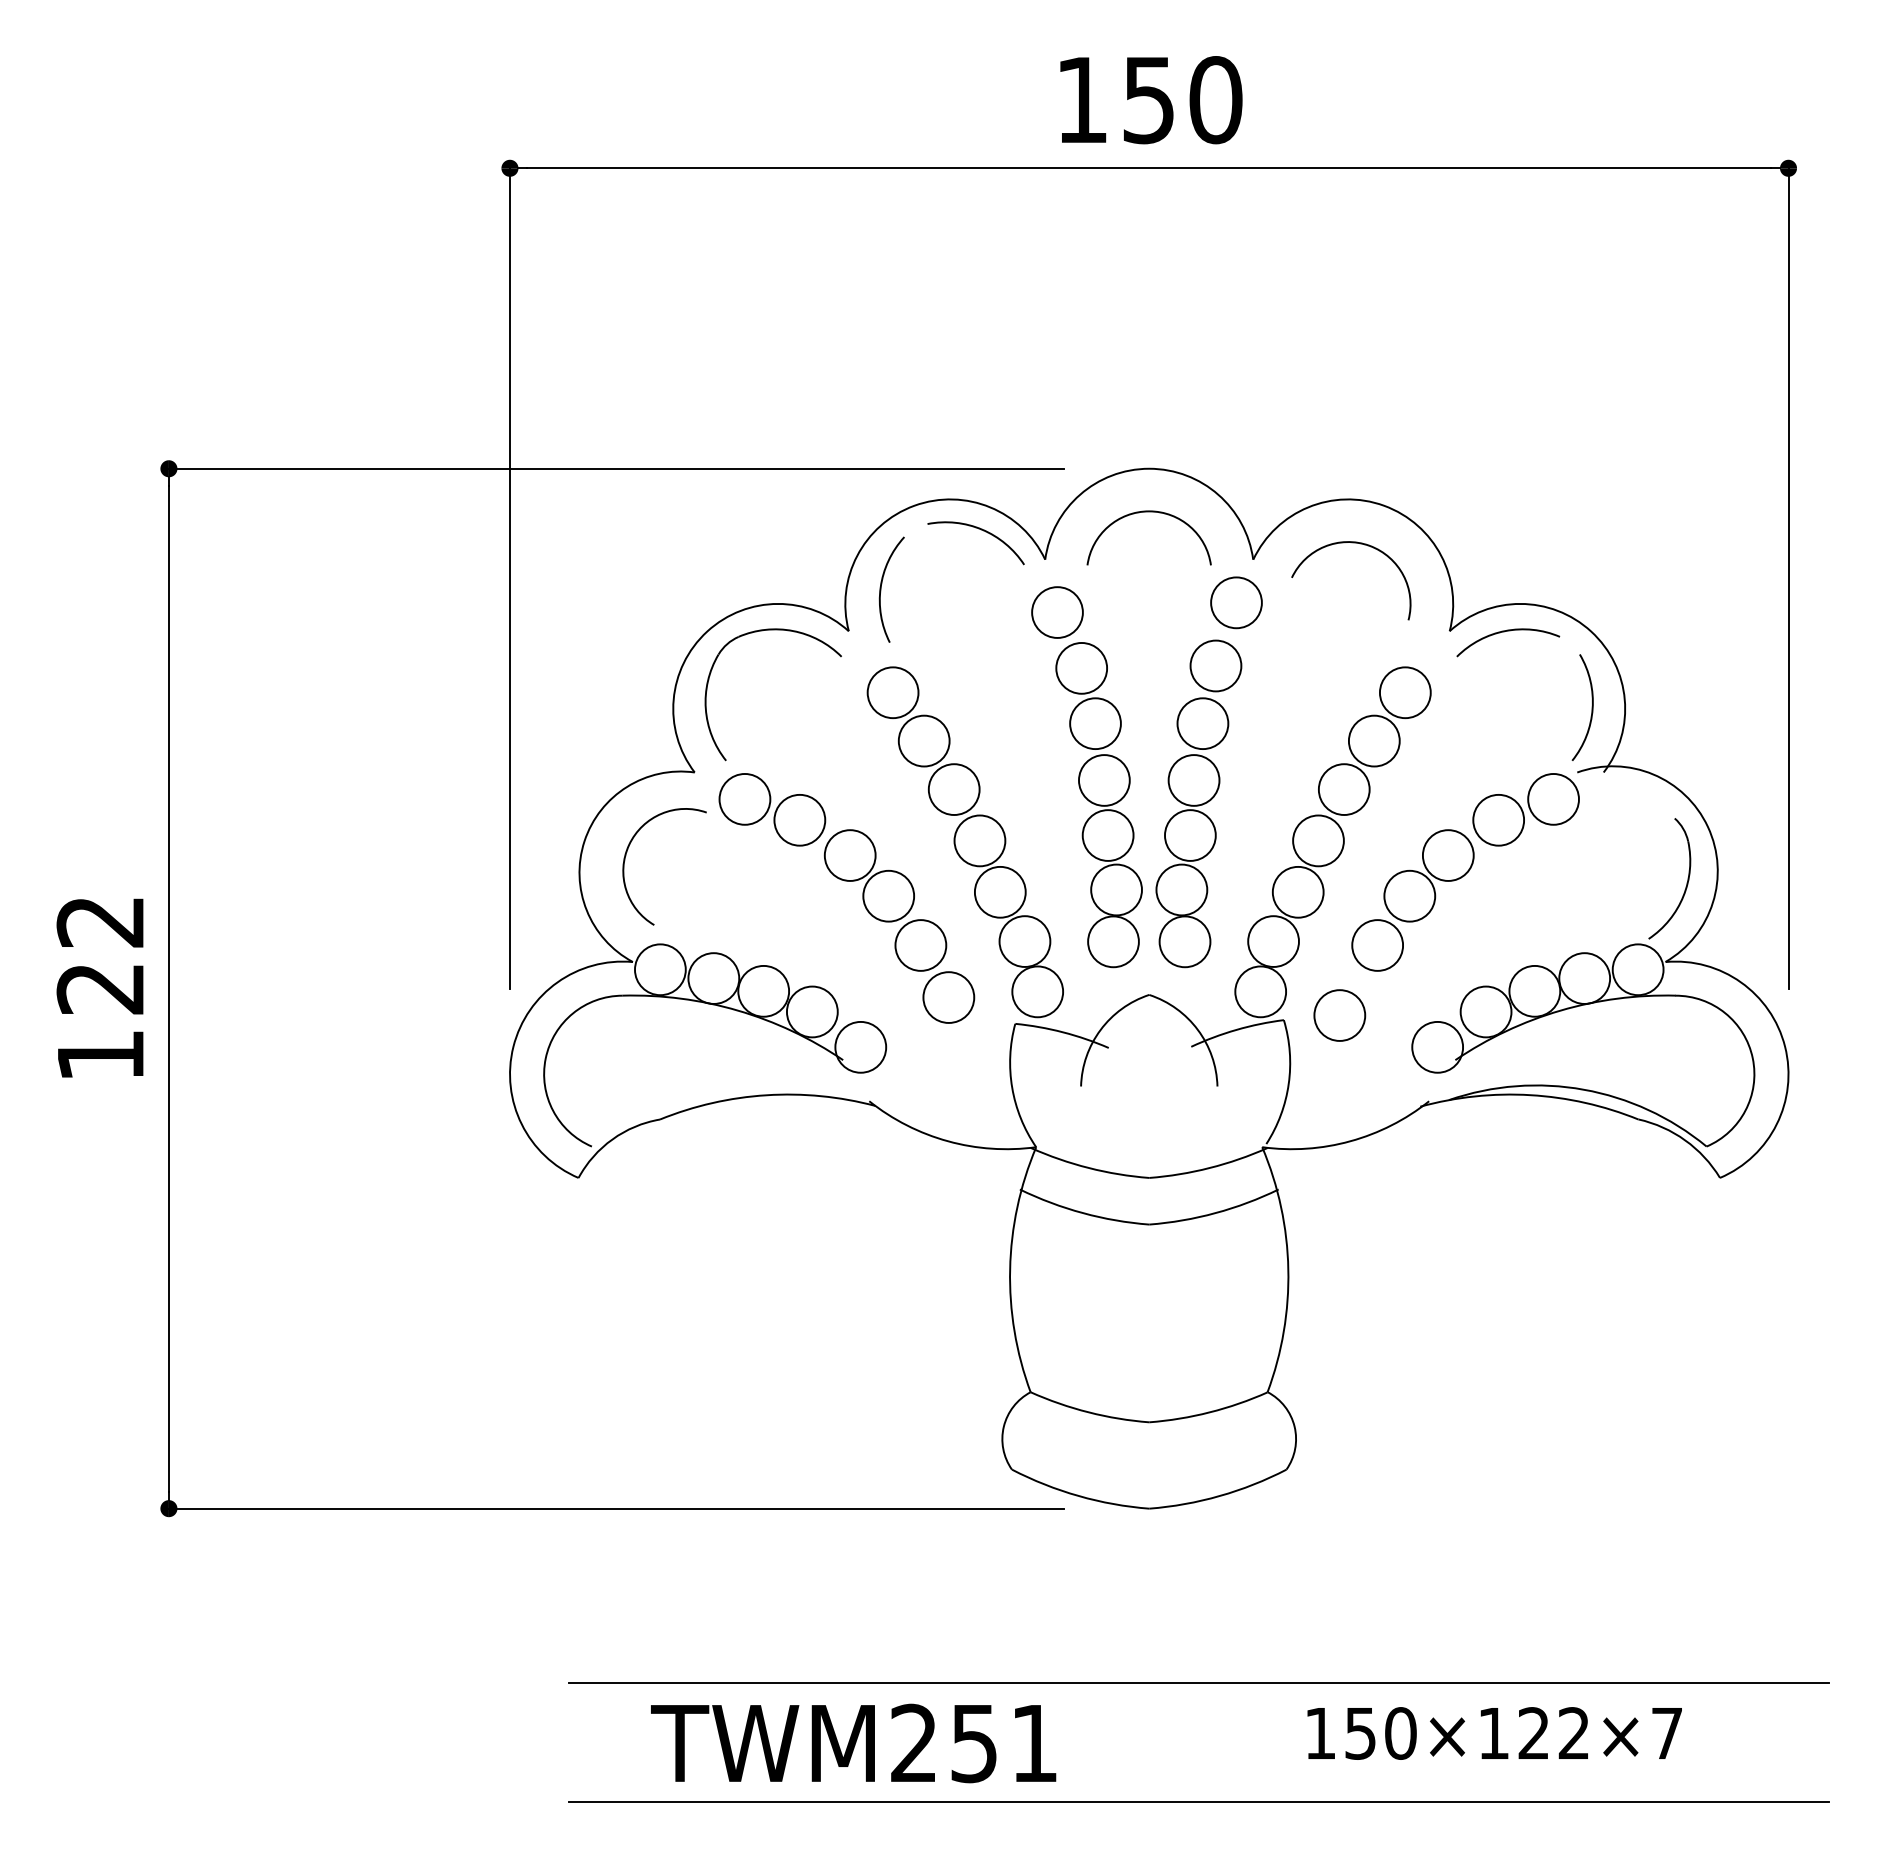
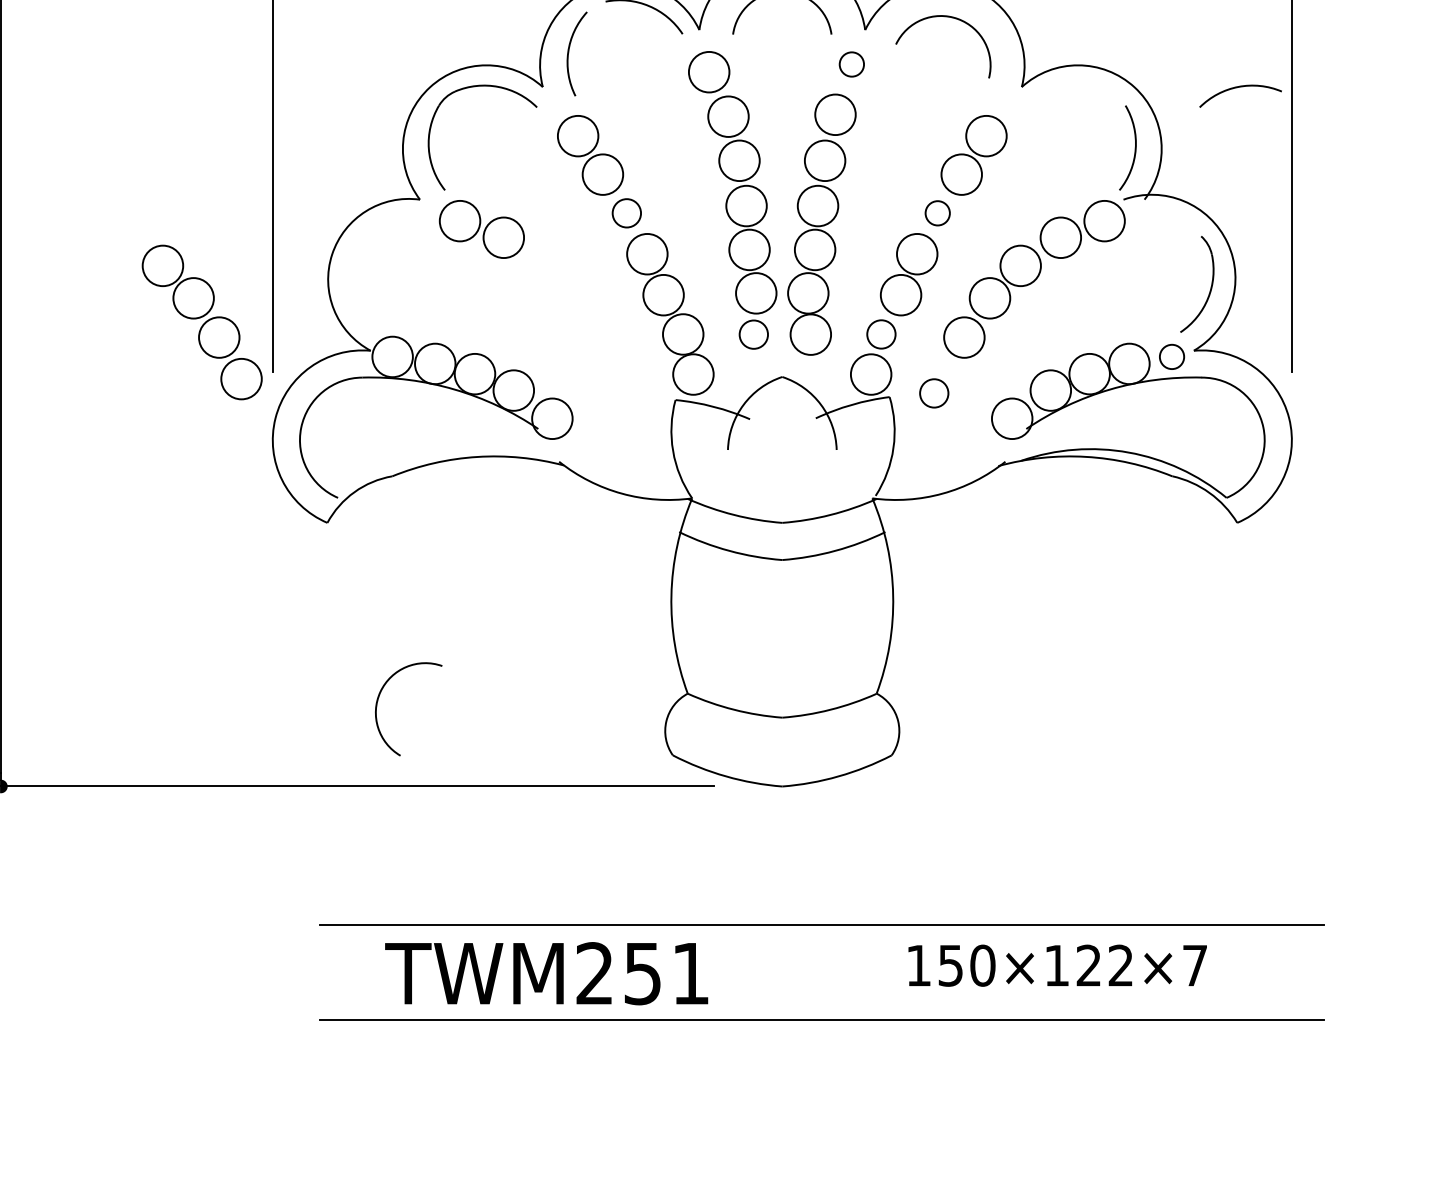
circle: (1236, 602) -> (851, 64), size x0.6
arc: (1504, 632) -> (1237, 88), moved
circle: (953, 789) -> (626, 213), size x0.7
circle: (1343, 789) -> (937, 213), size x0.6
arc: (626, 856) -> (378, 701), moved
part: (899, 926) -> (202, 322), moved
circle: (1113, 941) -> (753, 334), size x0.7
circle: (1273, 941) -> (881, 334), size x0.7
circle: (1637, 969) -> (1171, 356), size x0.6
circle: (1339, 1015) -> (933, 393), size x0.7

